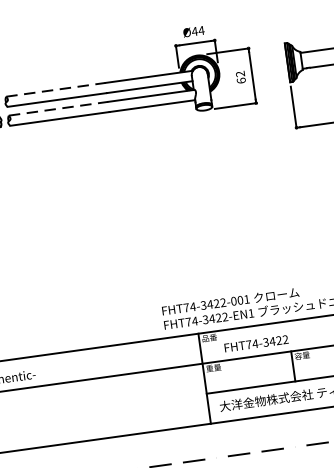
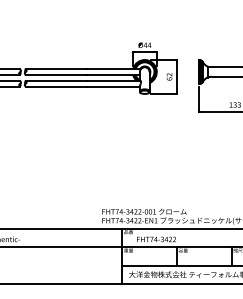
line: (55, 89) -> (56, 68), dashed -> solid
line: (58, 108) -> (56, 80), dashed -> solid

